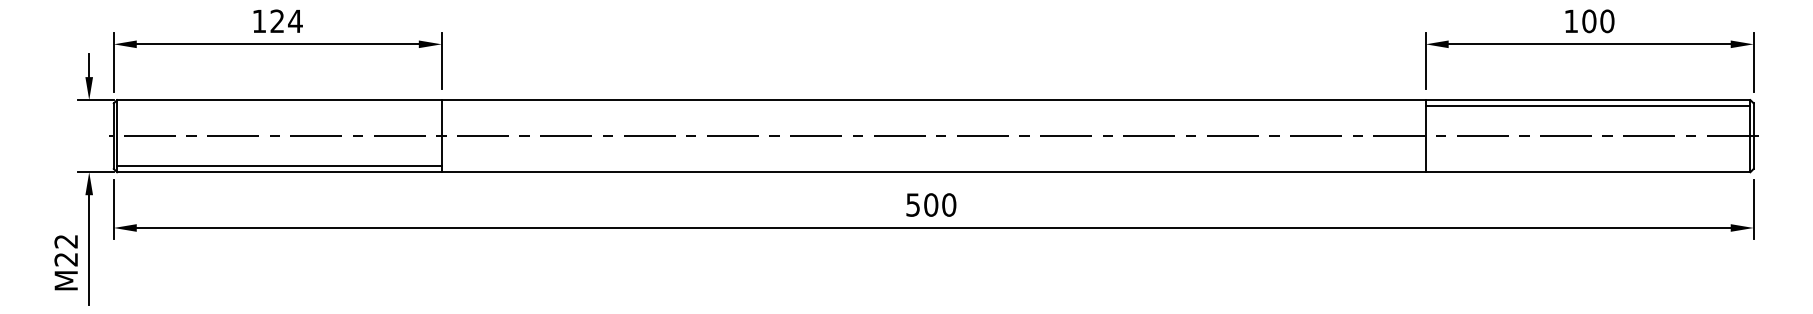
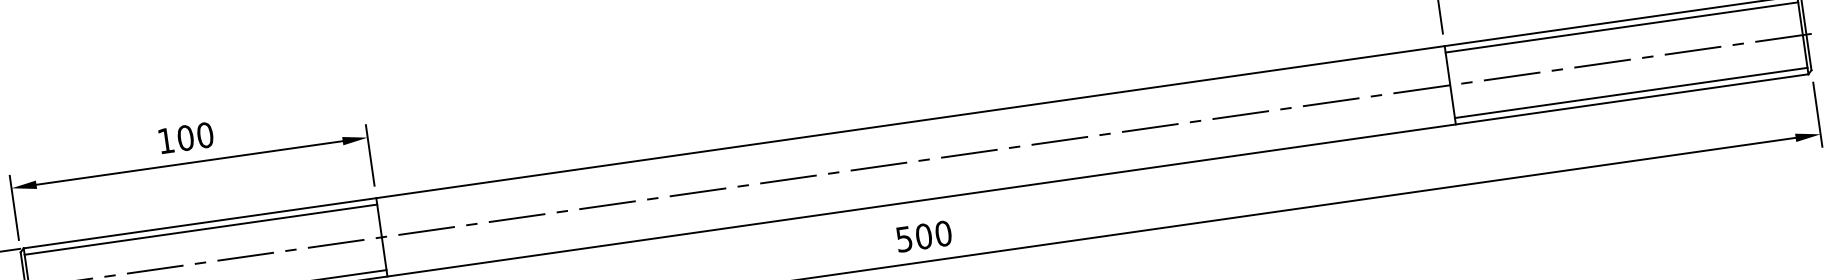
text: (286, 21) -> (195, 136), 124 -> 100
line: (279, 106) -> (201, 230), added
line: (1587, 166) -> (1630, 93), added

